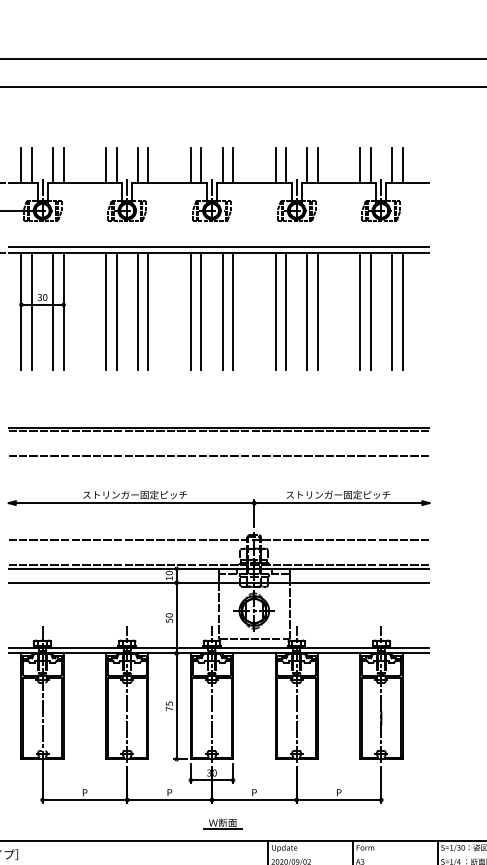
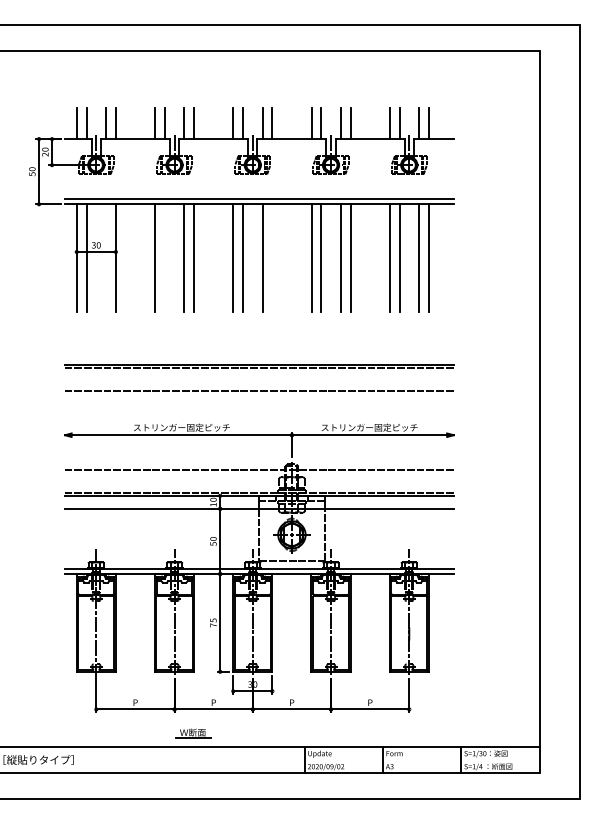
line: (53, 310) -> (106, 257), removed
line: (116, 310) -> (164, 257), removed
line: (233, 310) -> (272, 257), removed
part: (223, 823) -> (193, 733), moved

